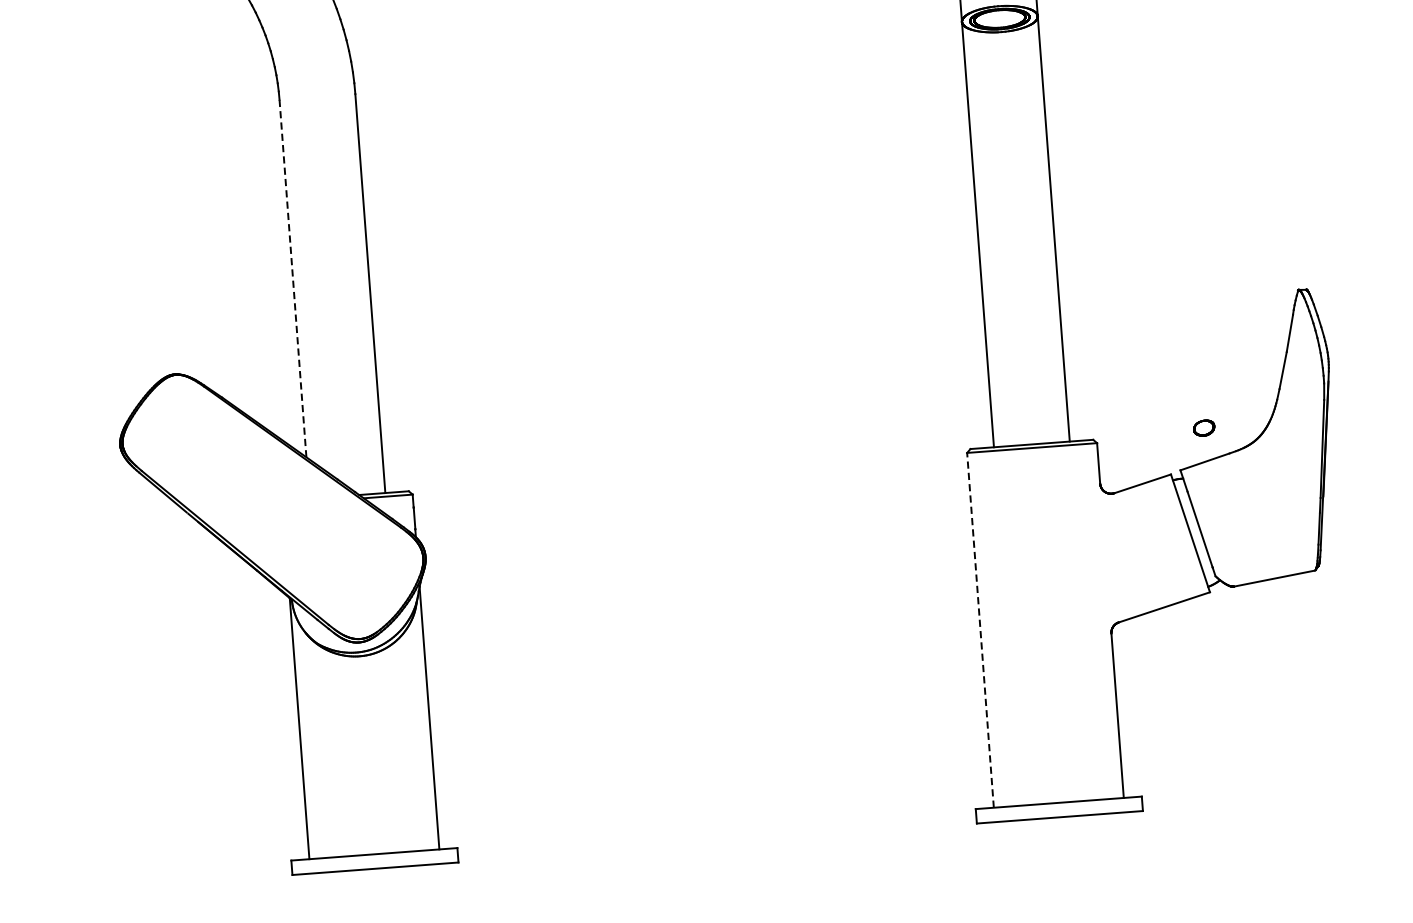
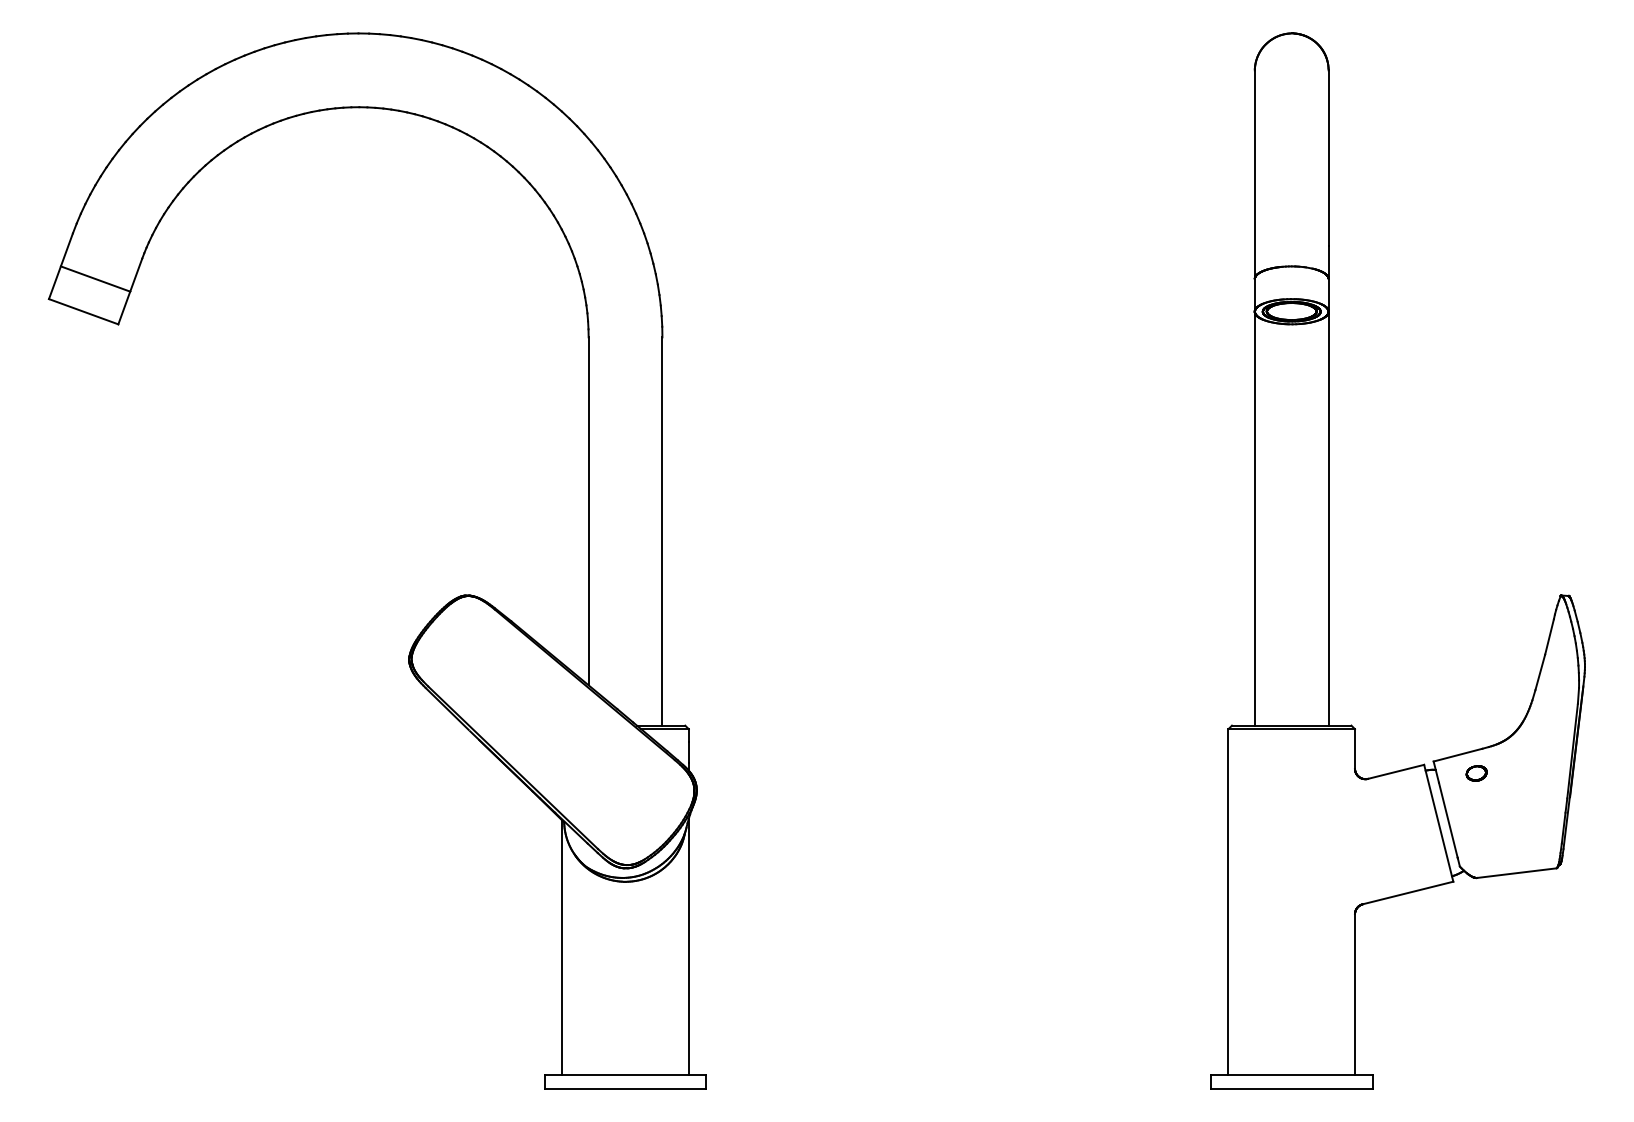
line: (292, 278) -> (588, 511), dashed -> solid
part: (1204, 428) -> (1476, 773), moved
line: (980, 629) -> (1228, 901), dashed -> solid

